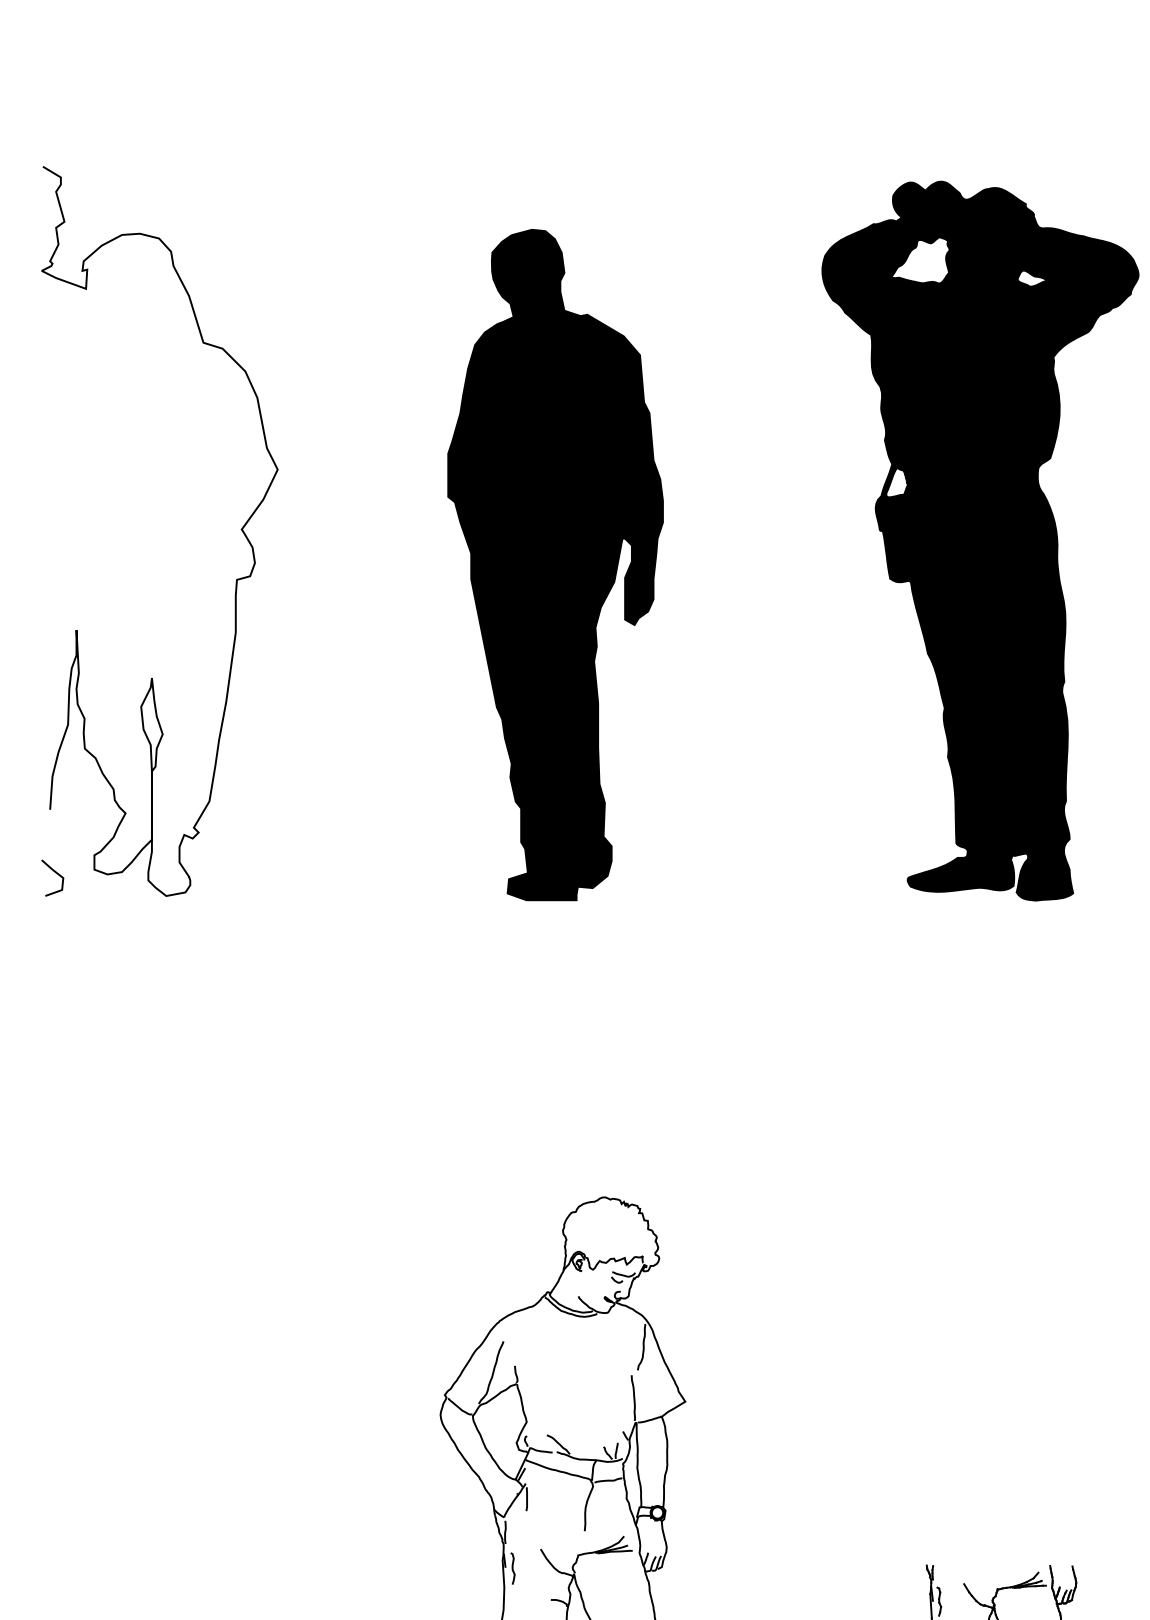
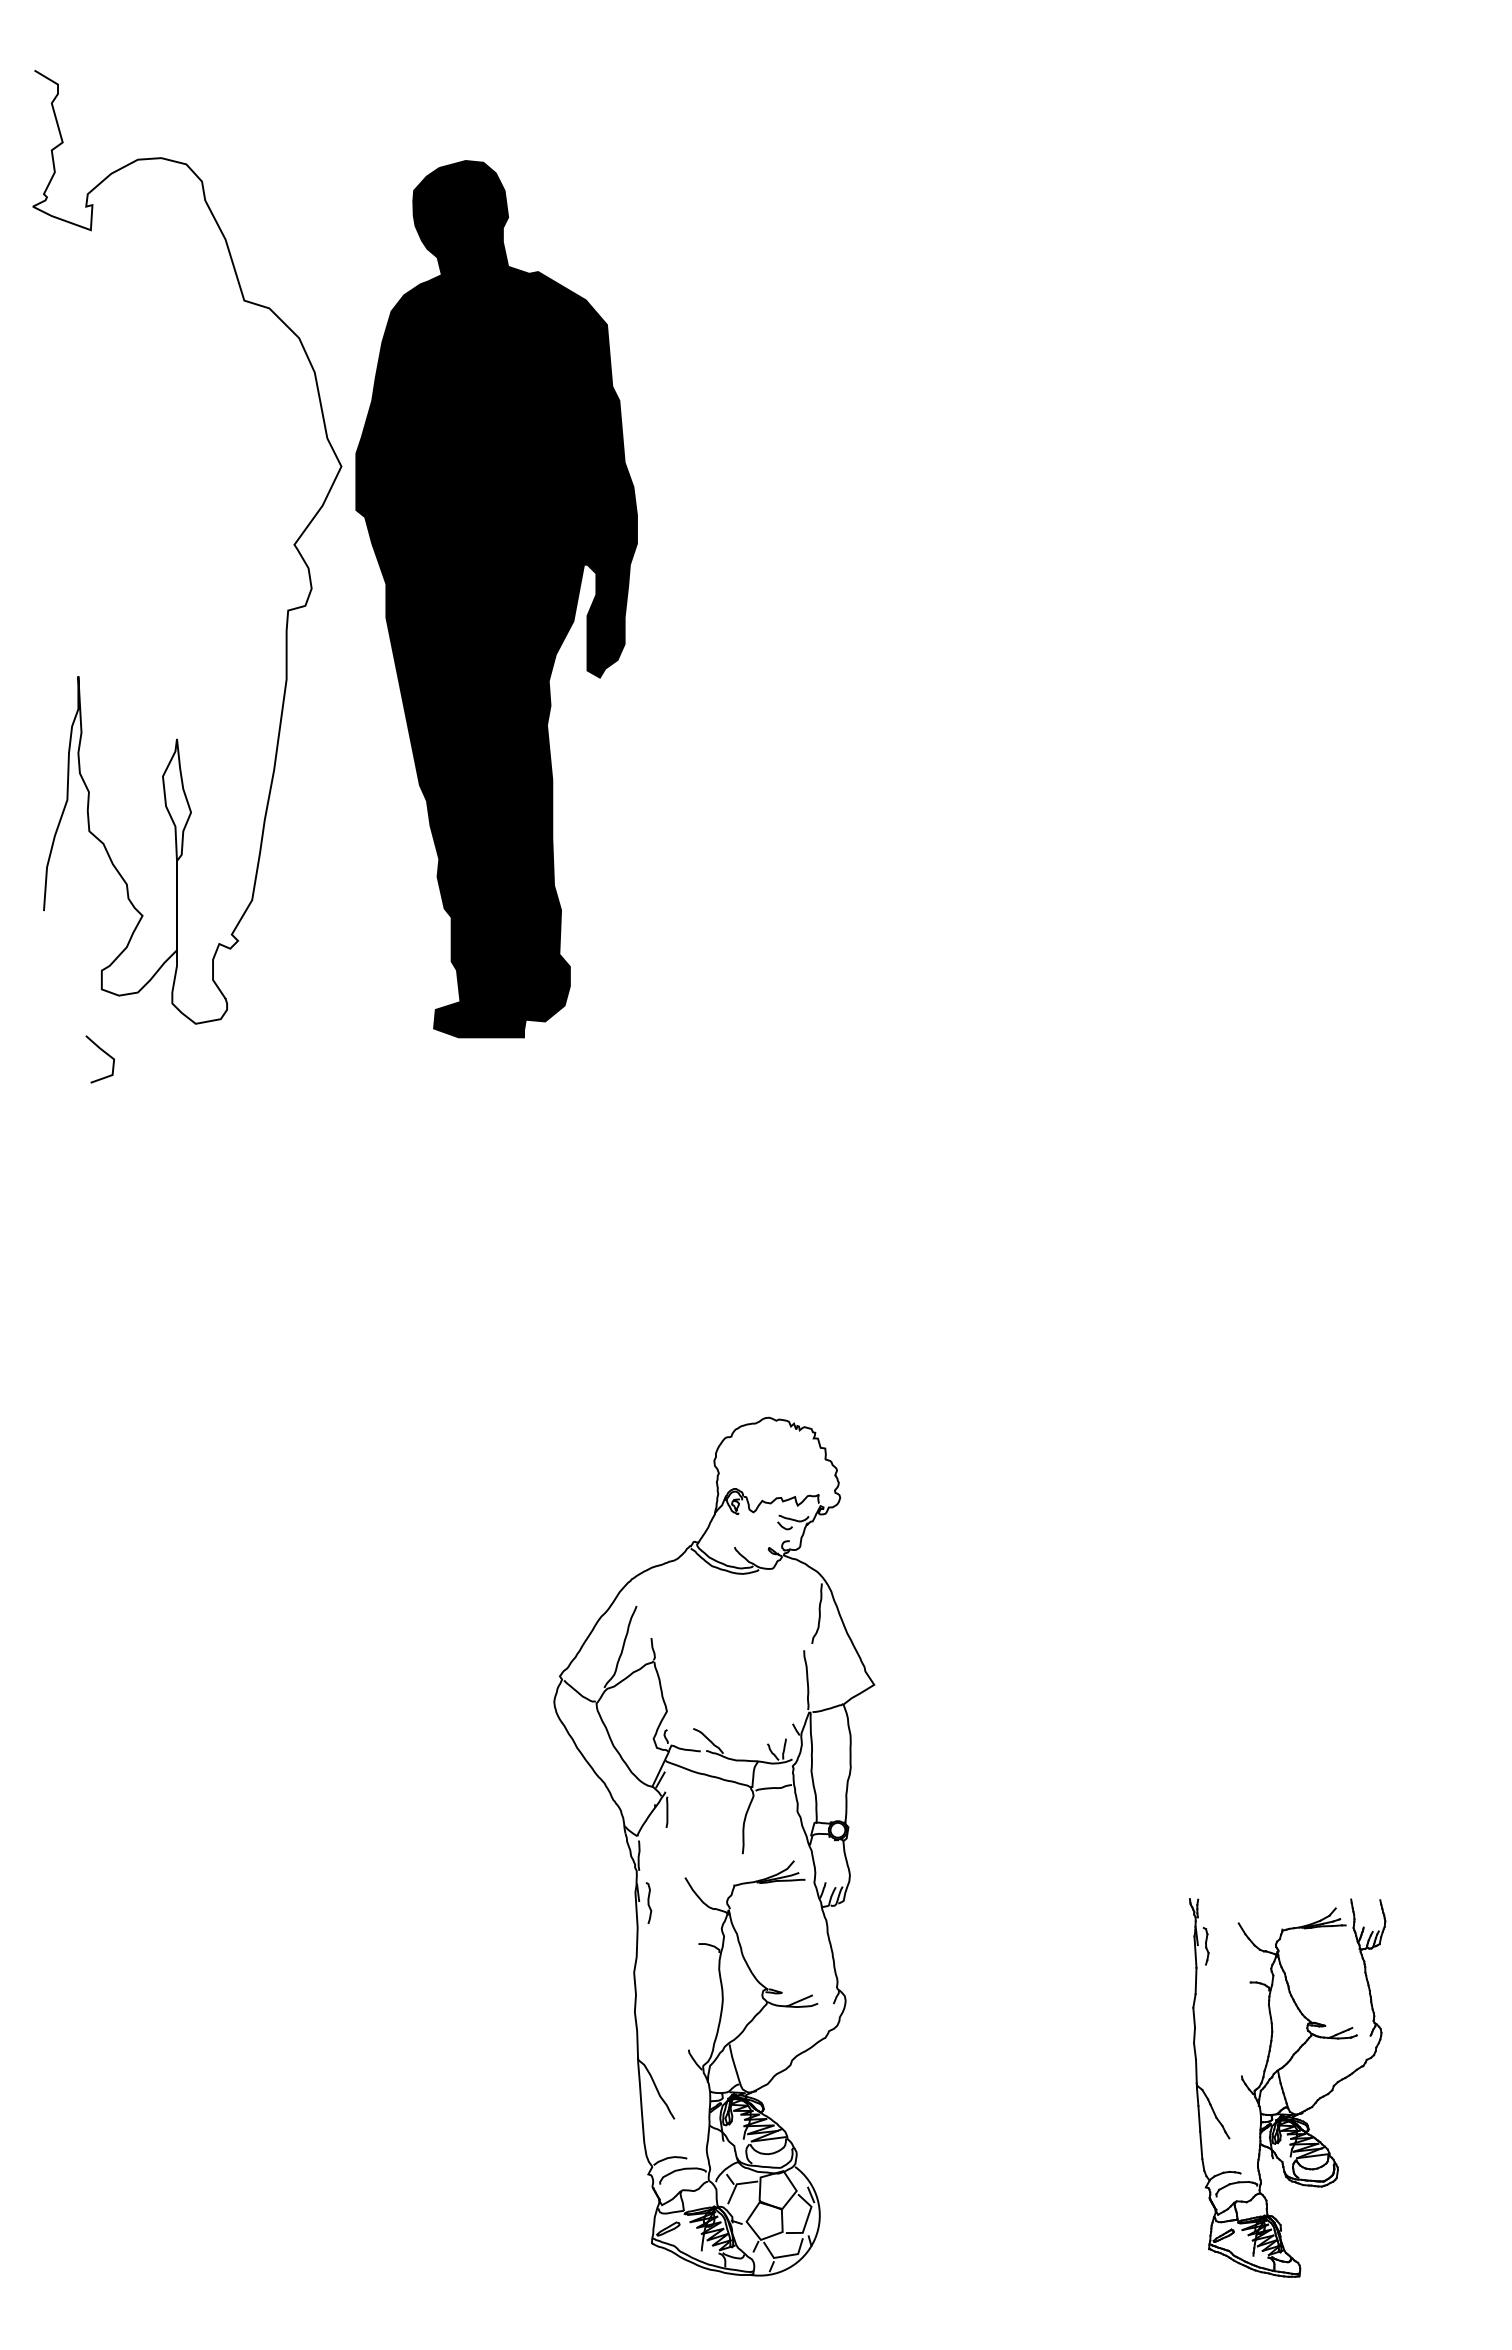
part: (980, 540) -> (1259, 559), removed
part: (555, 565) -> (496, 599), moved
line: (55, 873) -> (104, 1053), moved

